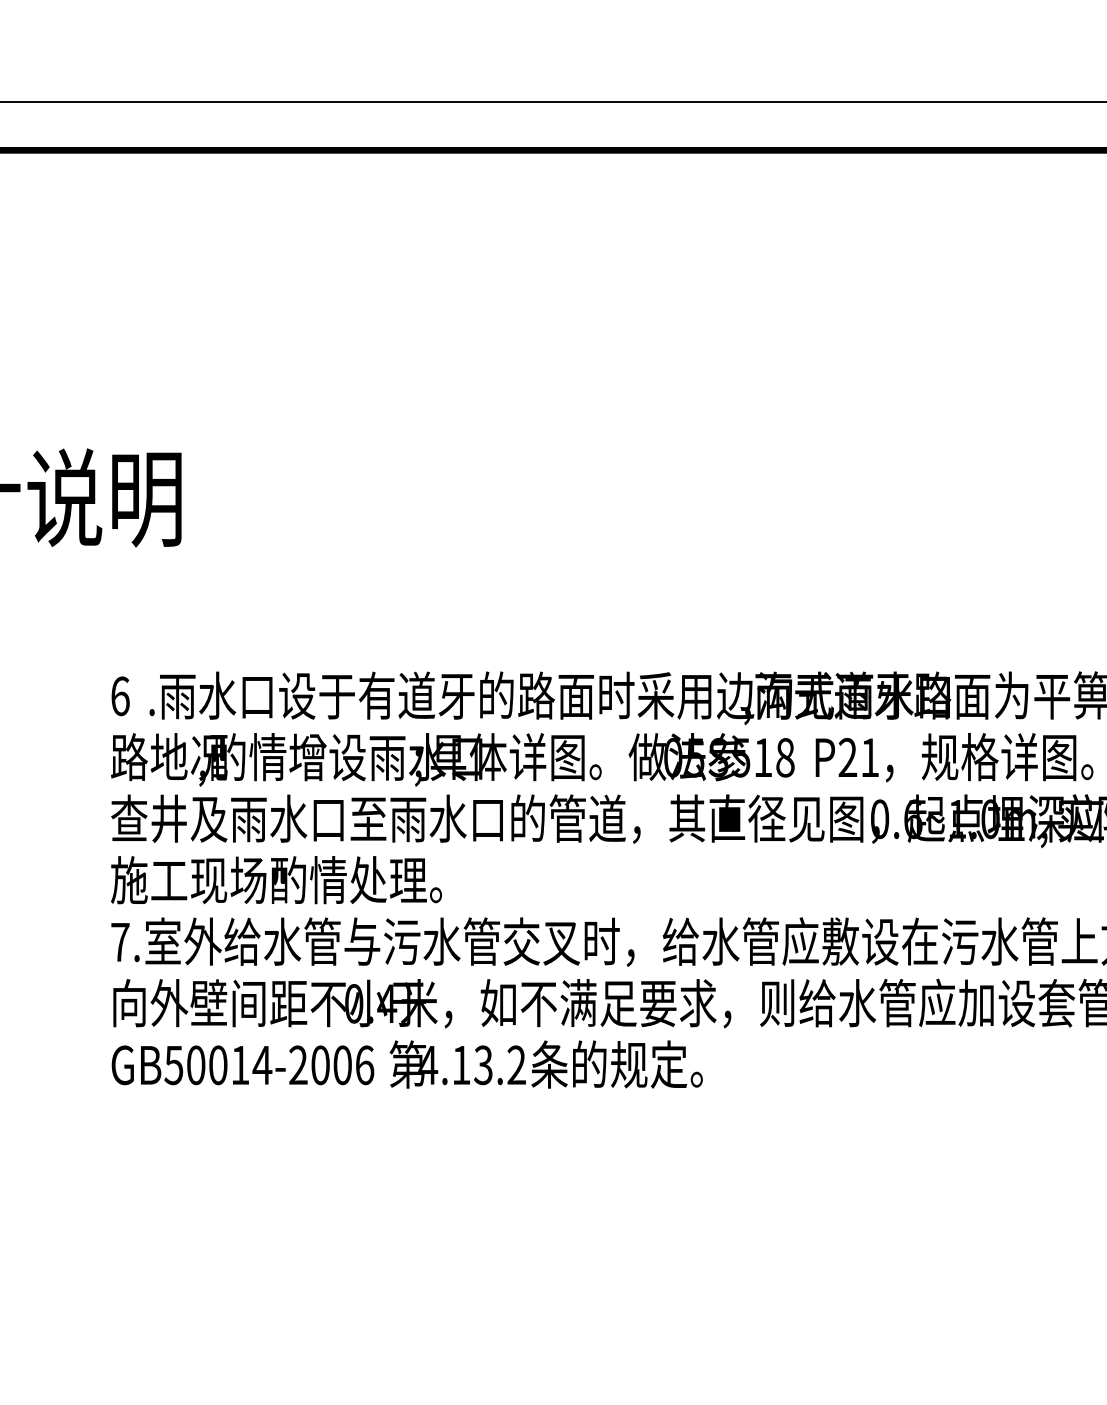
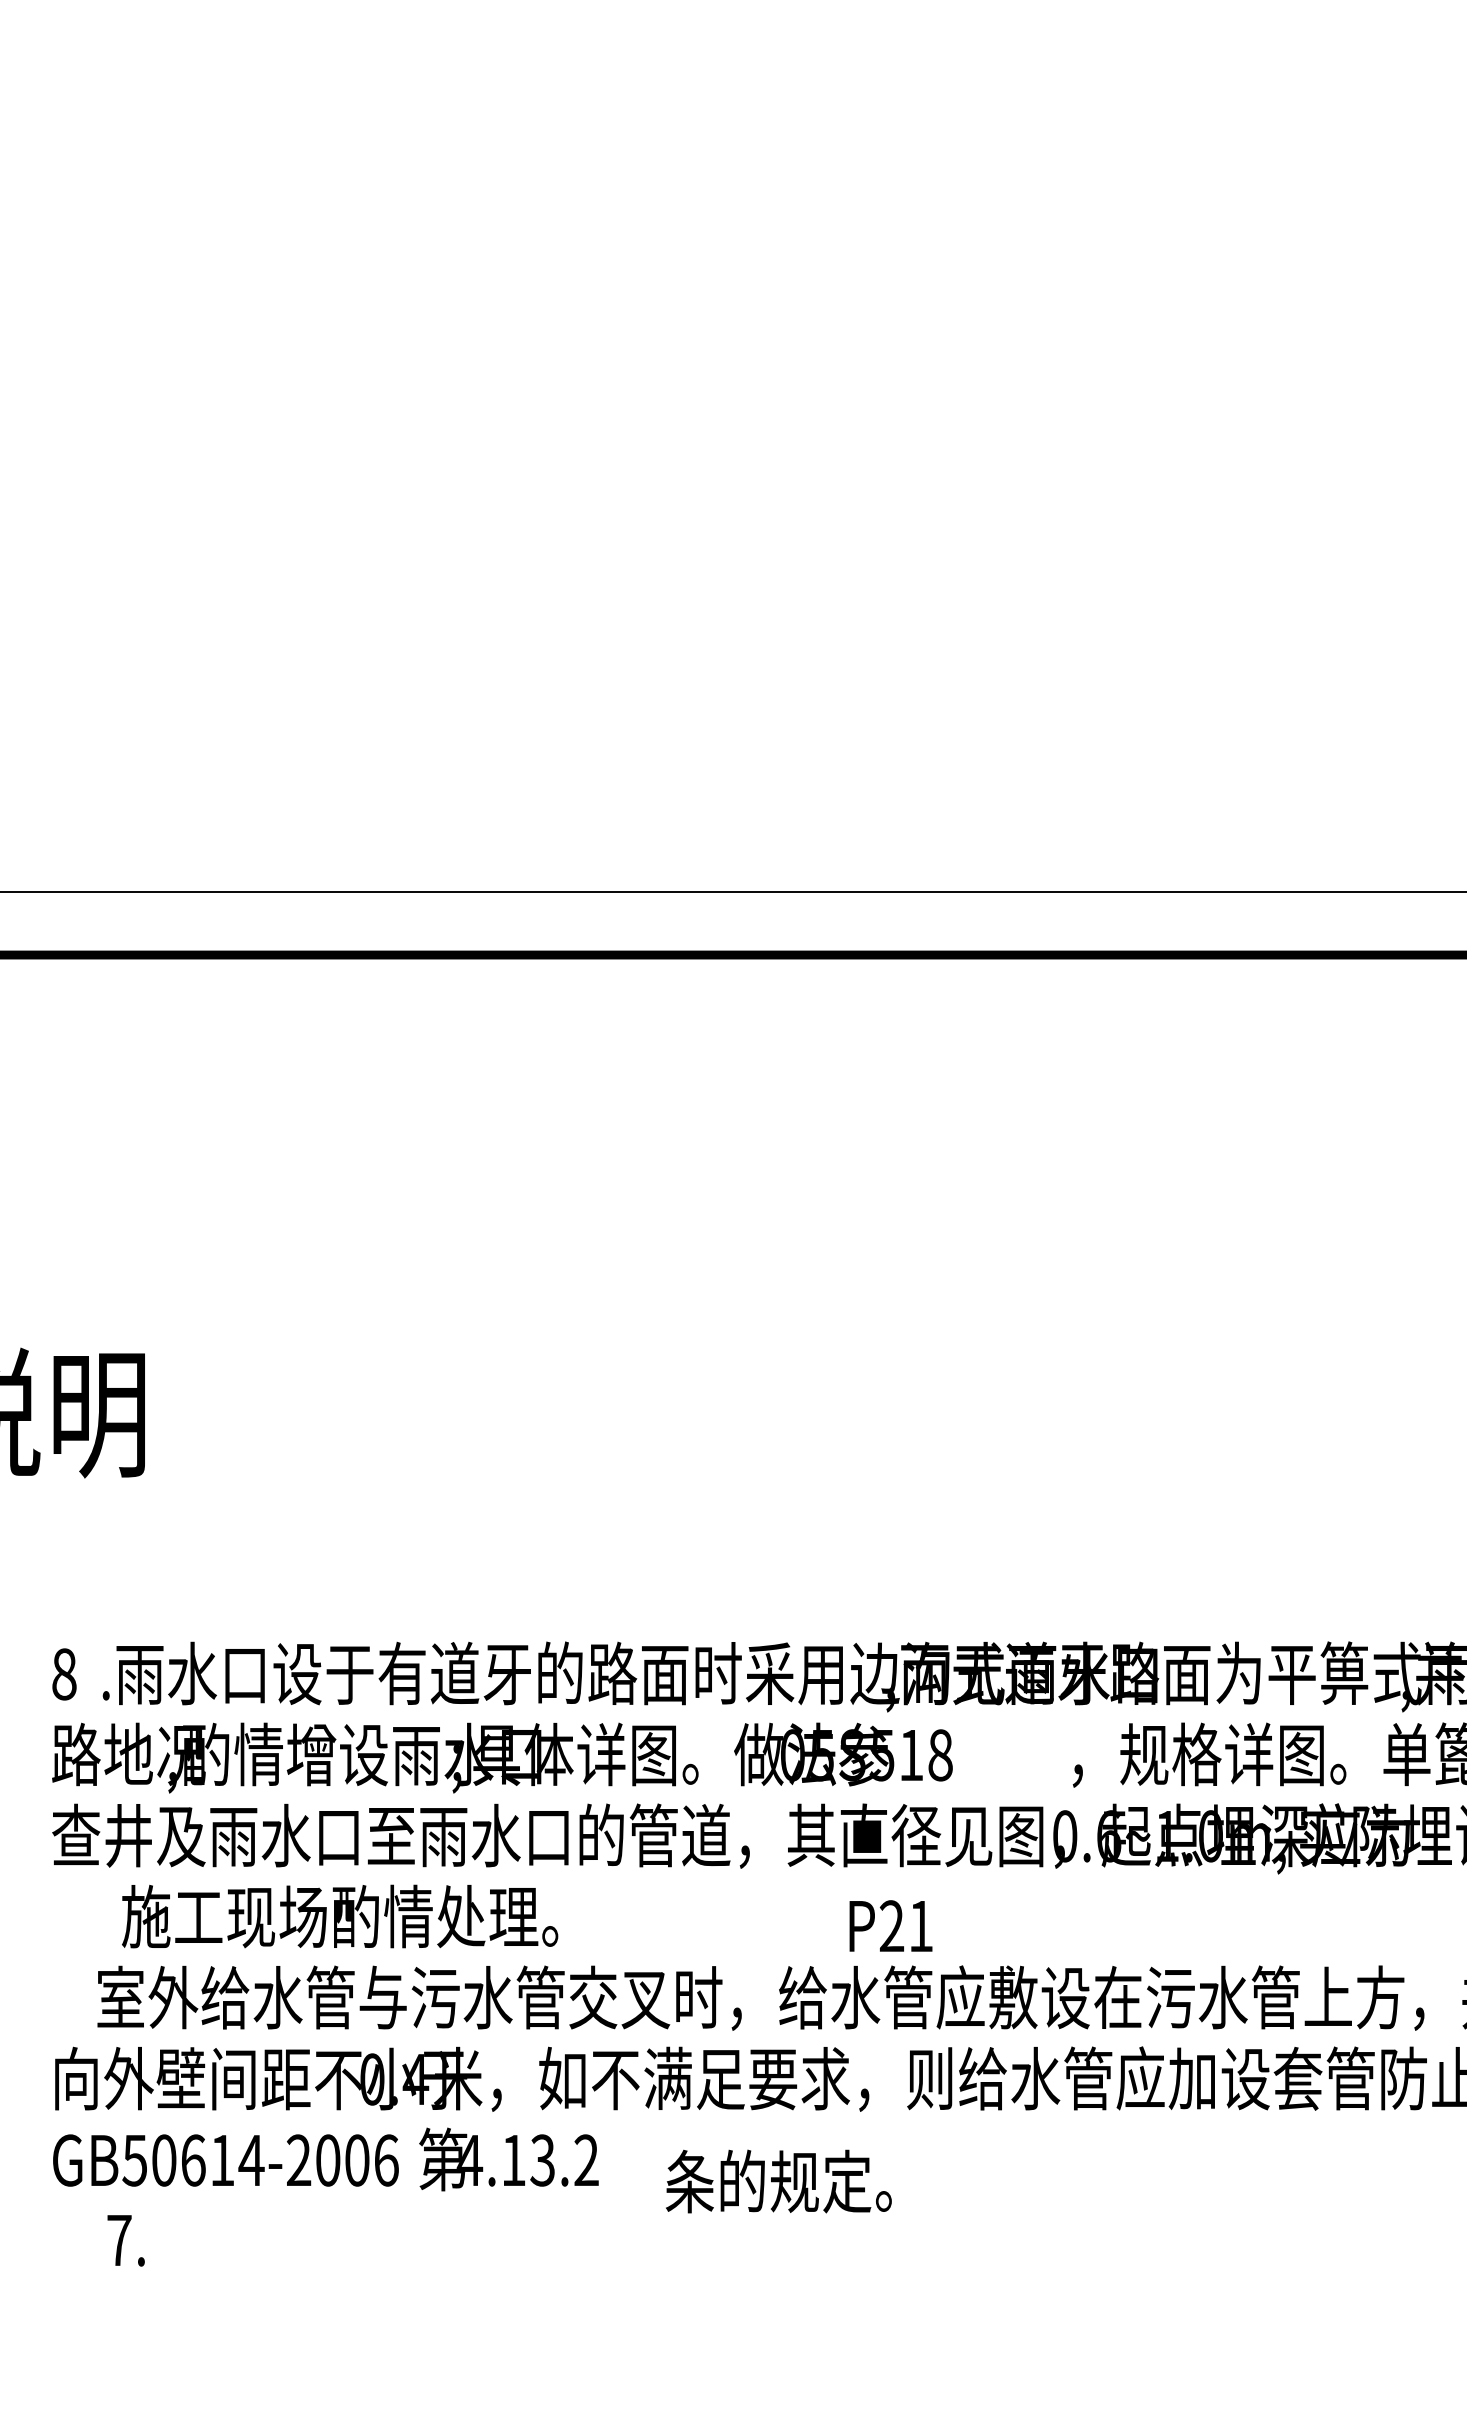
text: (120, 696) -> (64, 1674), 6 -> 8
text: (846, 757) -> (890, 1925), moved
text: (276, 880) -> (340, 1916), moved
text: (125, 942) -> (125, 2240), moved
text: (616, 1064) -> (778, 2181), moved
text: (218, 1065) -> (193, 2160), GB50014-2006 -> GB50614-2006

